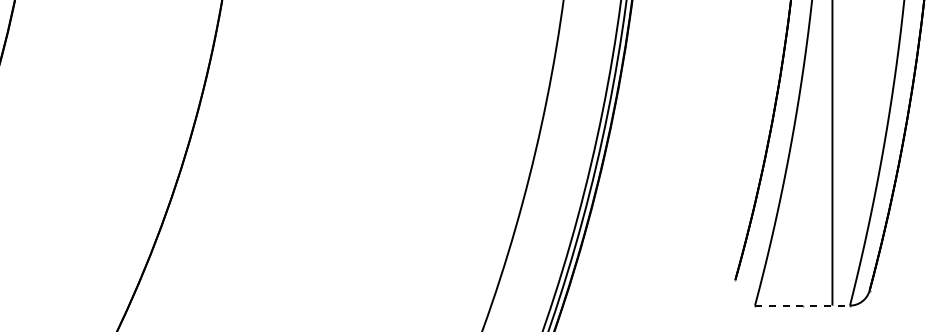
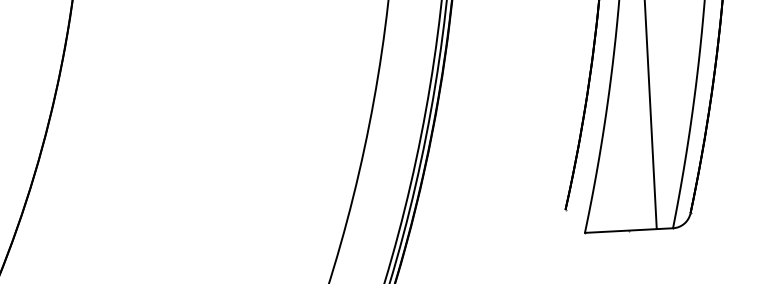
line: (803, 305) -> (629, 230), dashed -> solid

